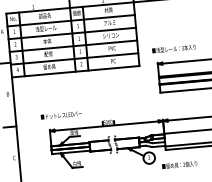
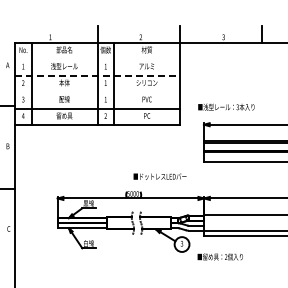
line: (71, 21) -> (97, 59), removed
line: (73, 33) -> (98, 75), solid -> dashed
line: (73, 46) -> (97, 92), removed
text: (60, 115) -> (159, 176), moved

